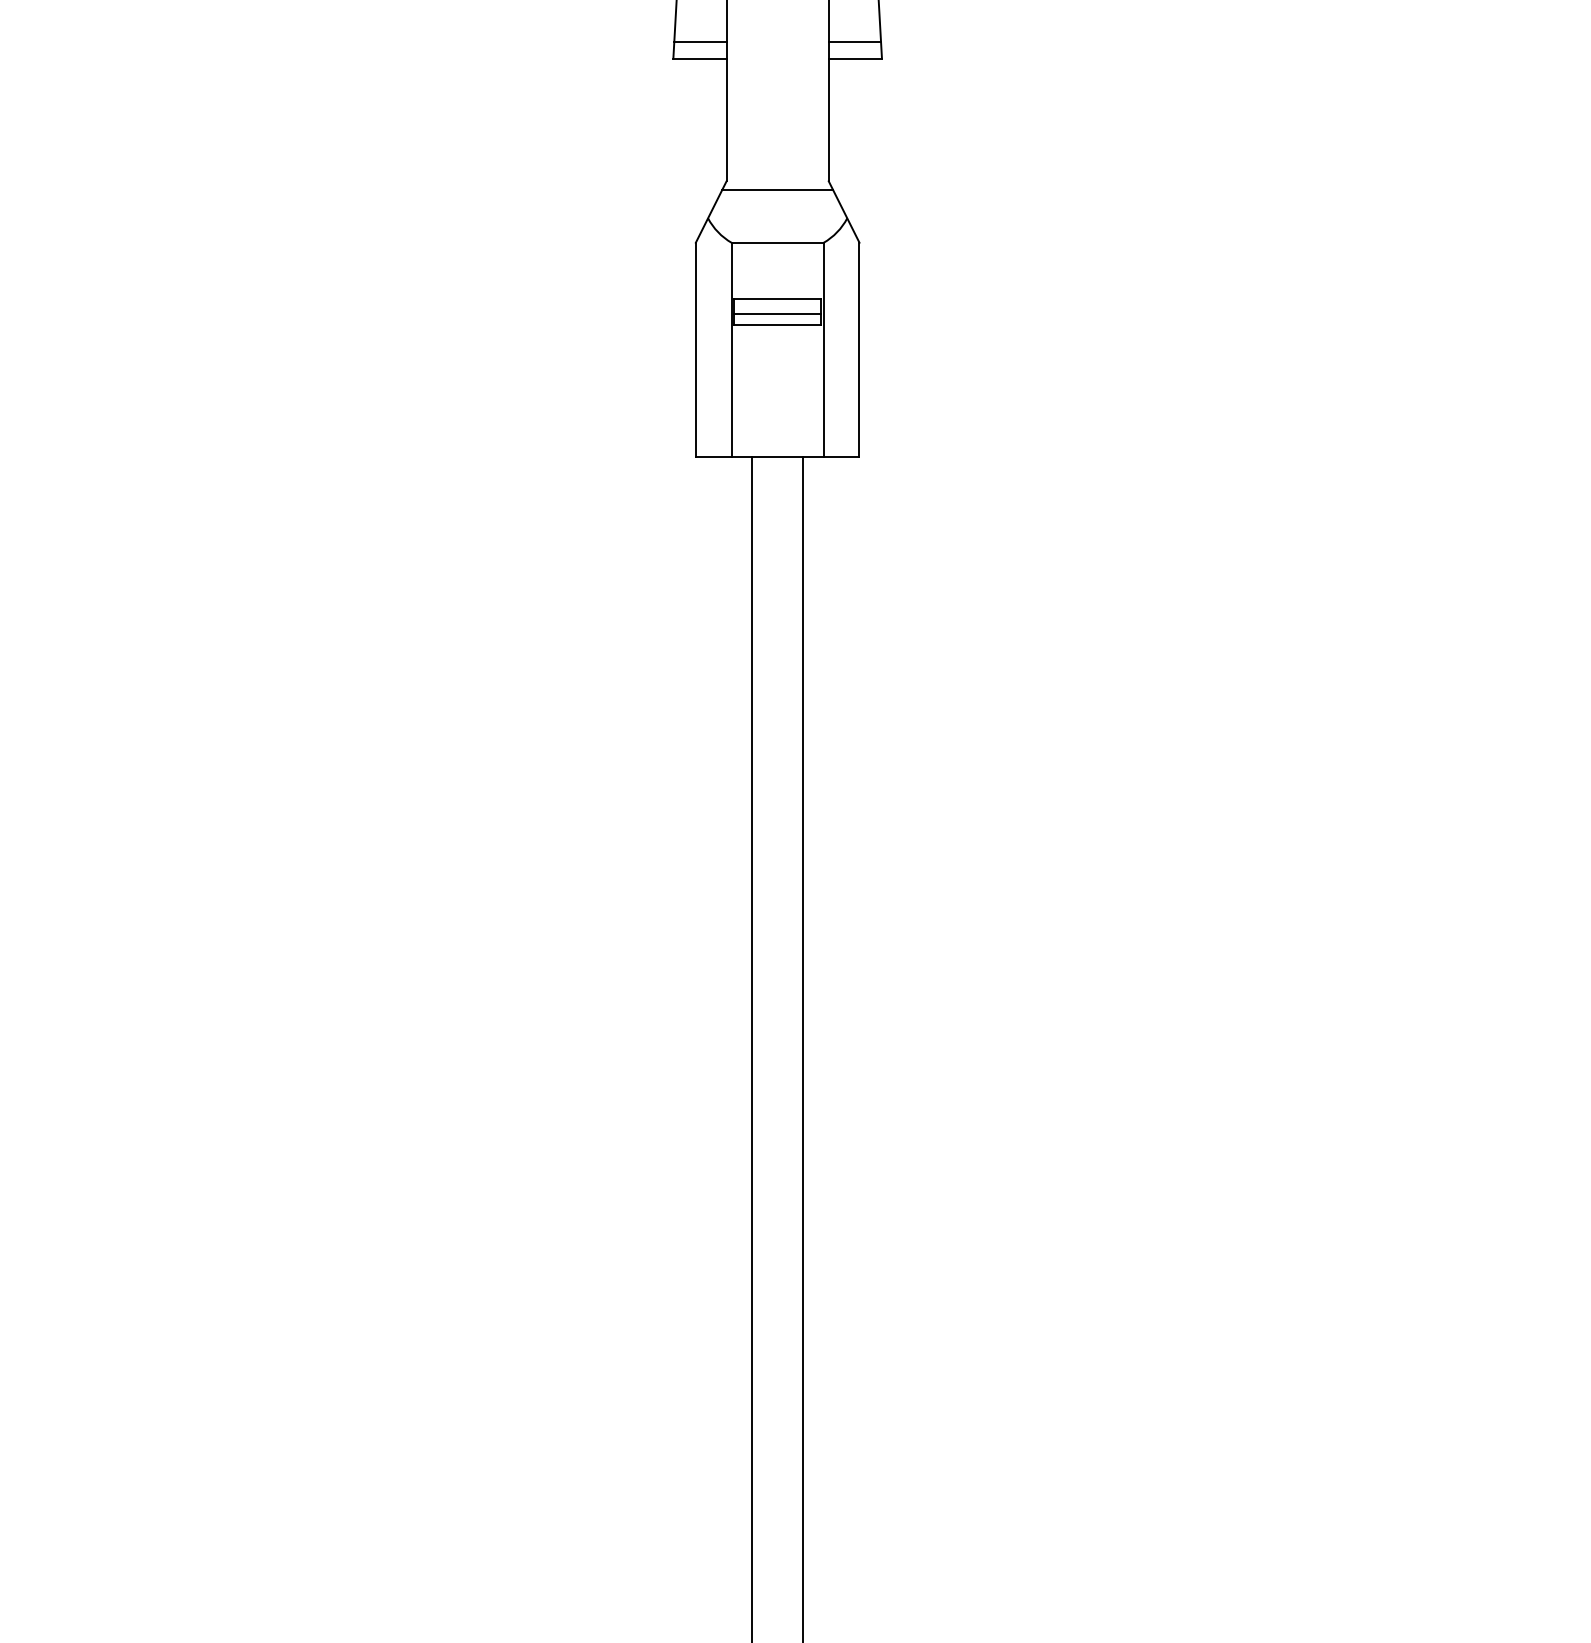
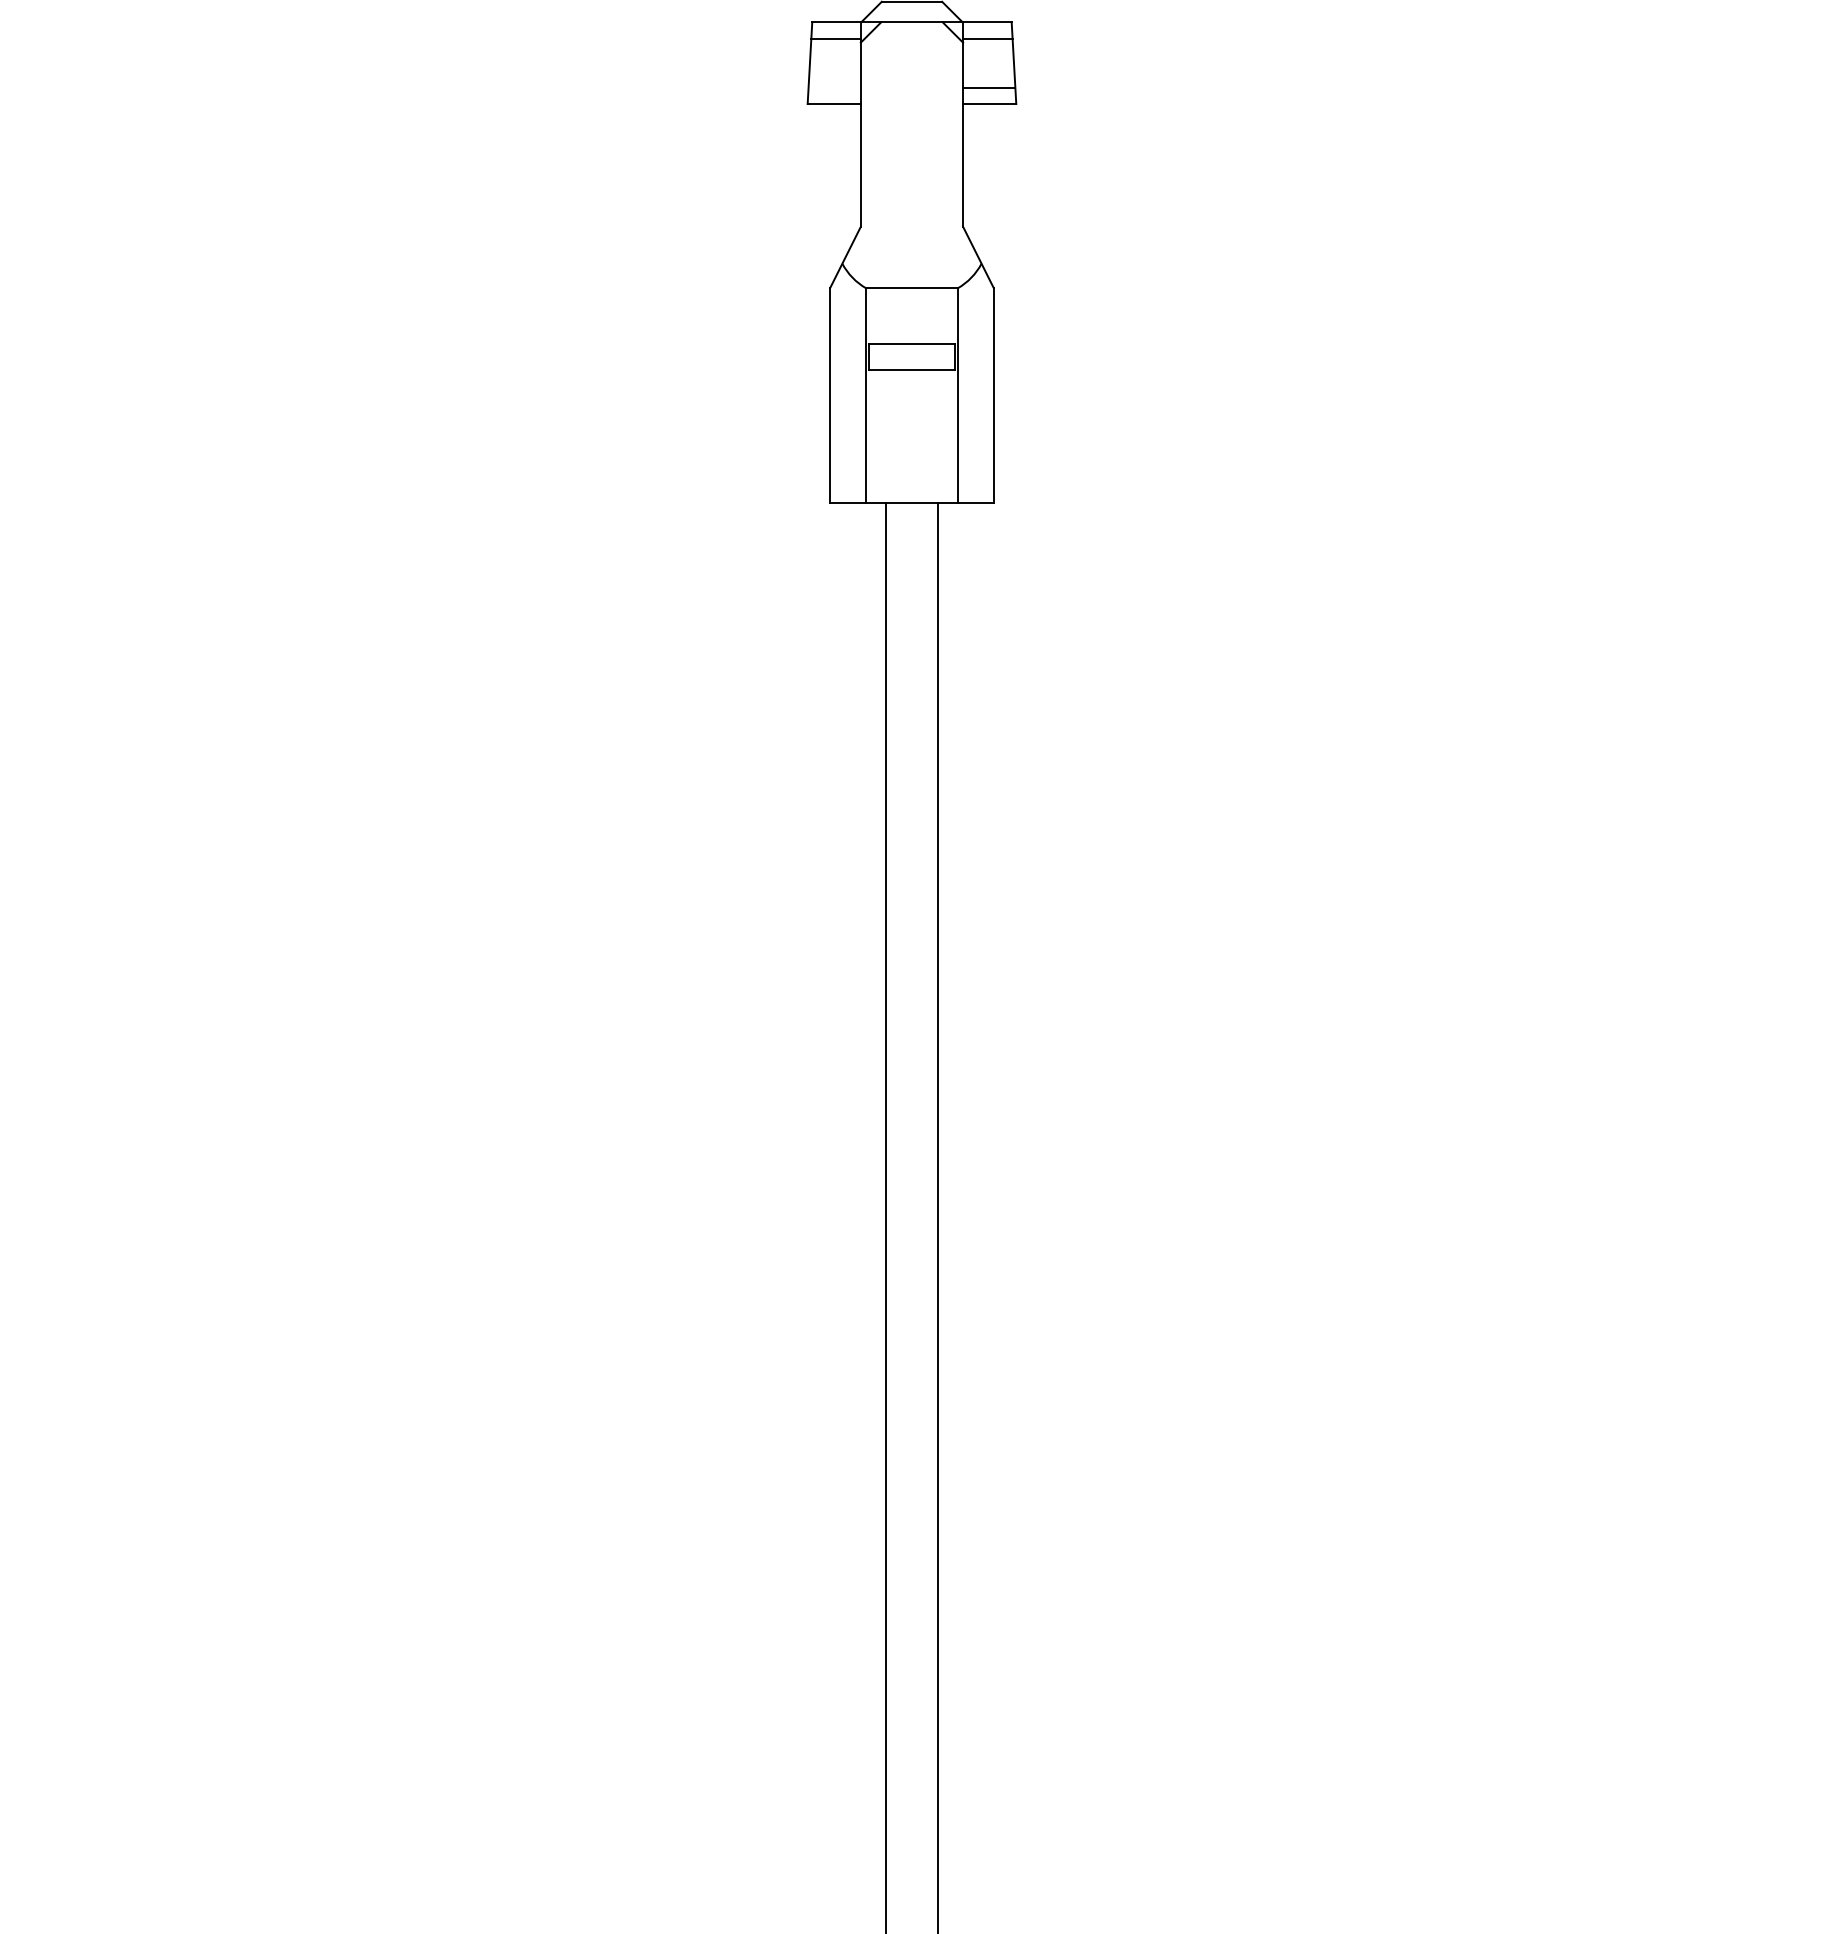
line: (700, 42) -> (834, 87), removed
line: (777, 190) -> (911, 235), removed
line: (777, 314) -> (911, 359), removed

